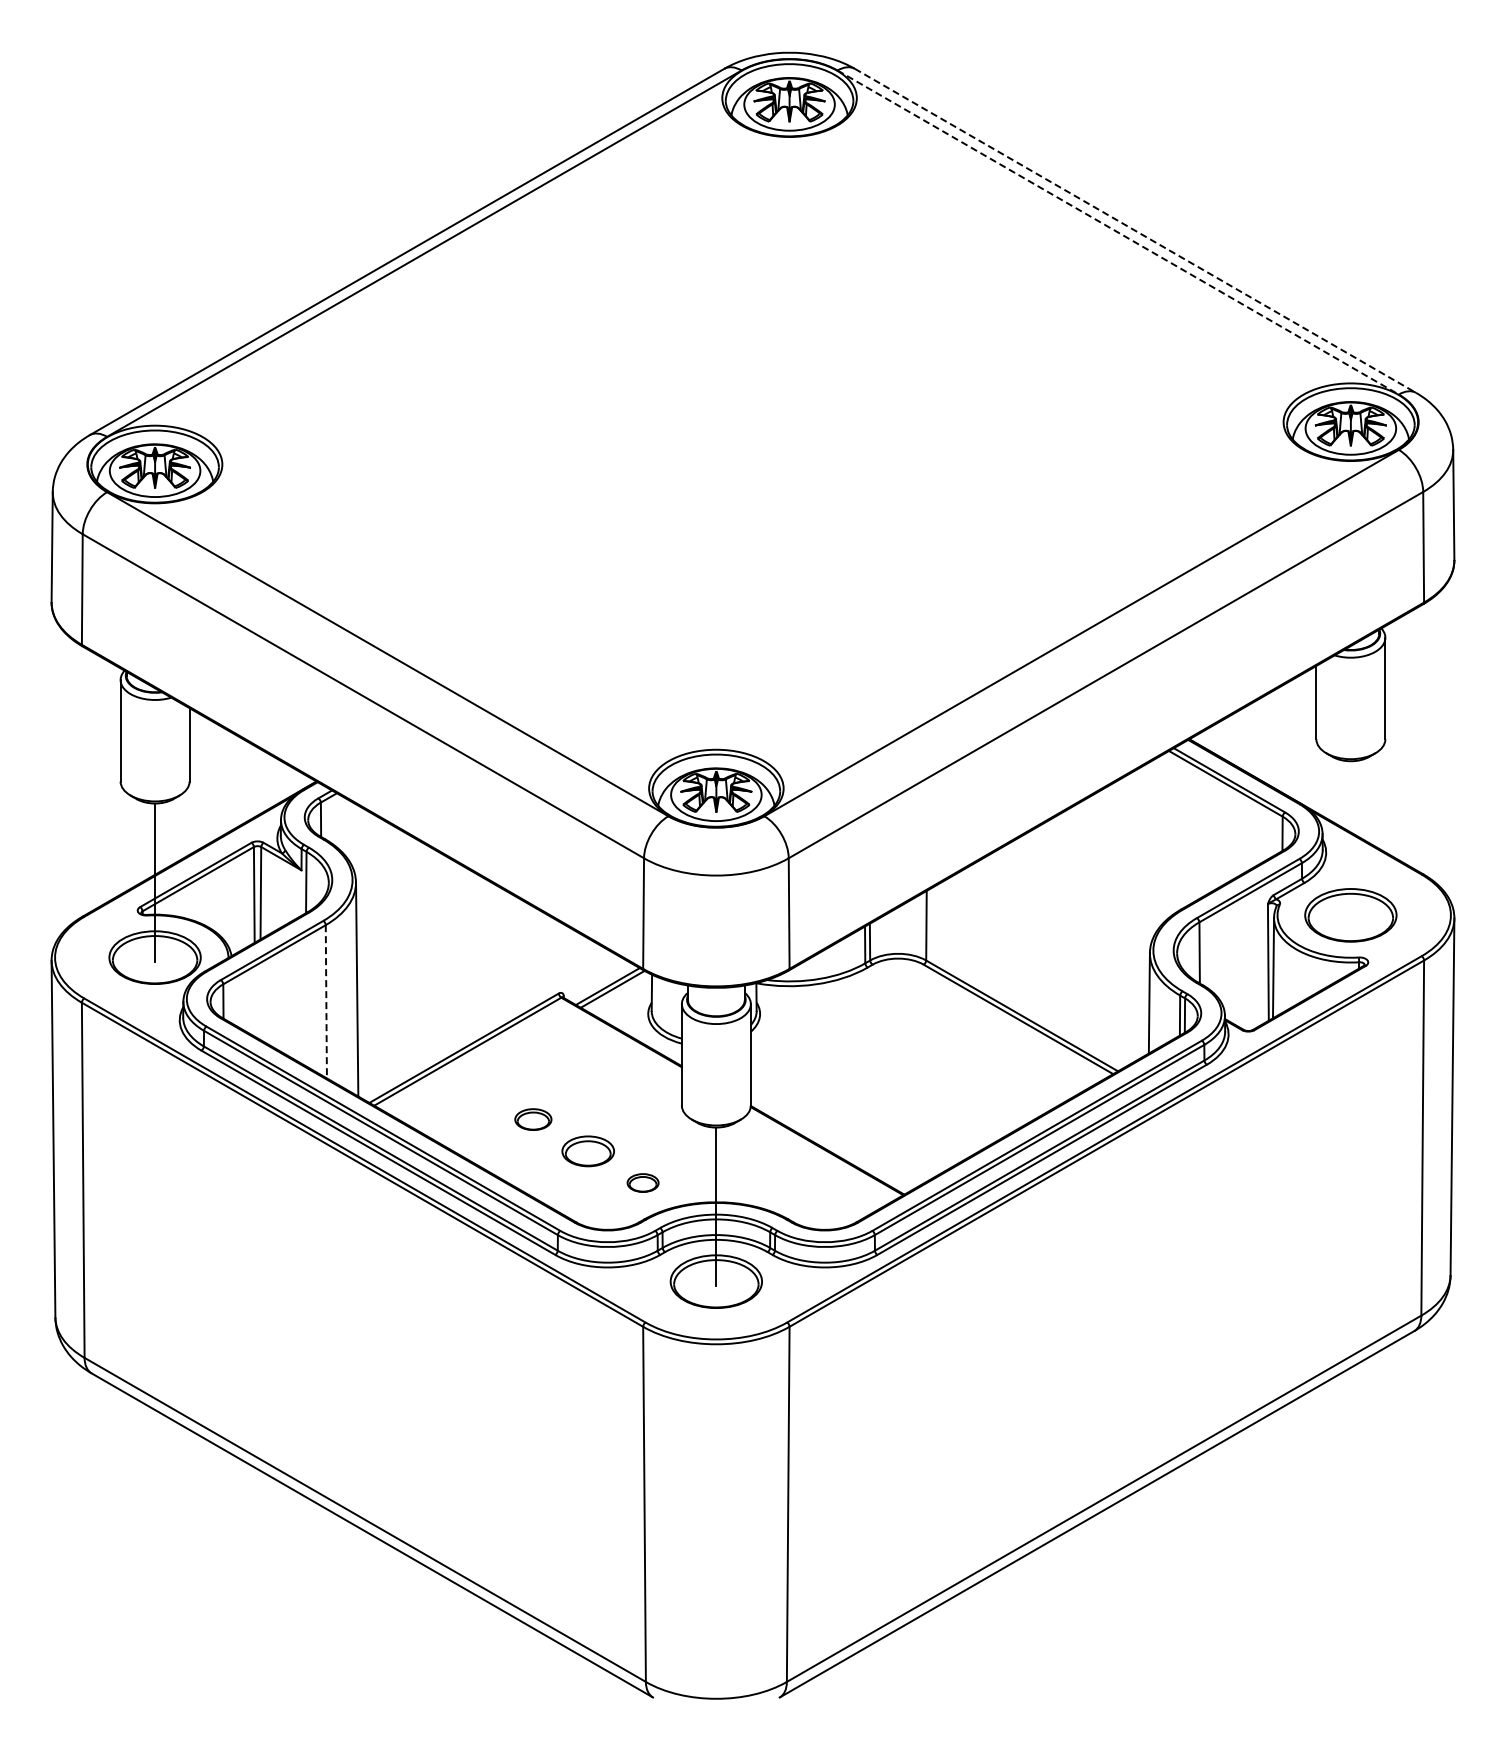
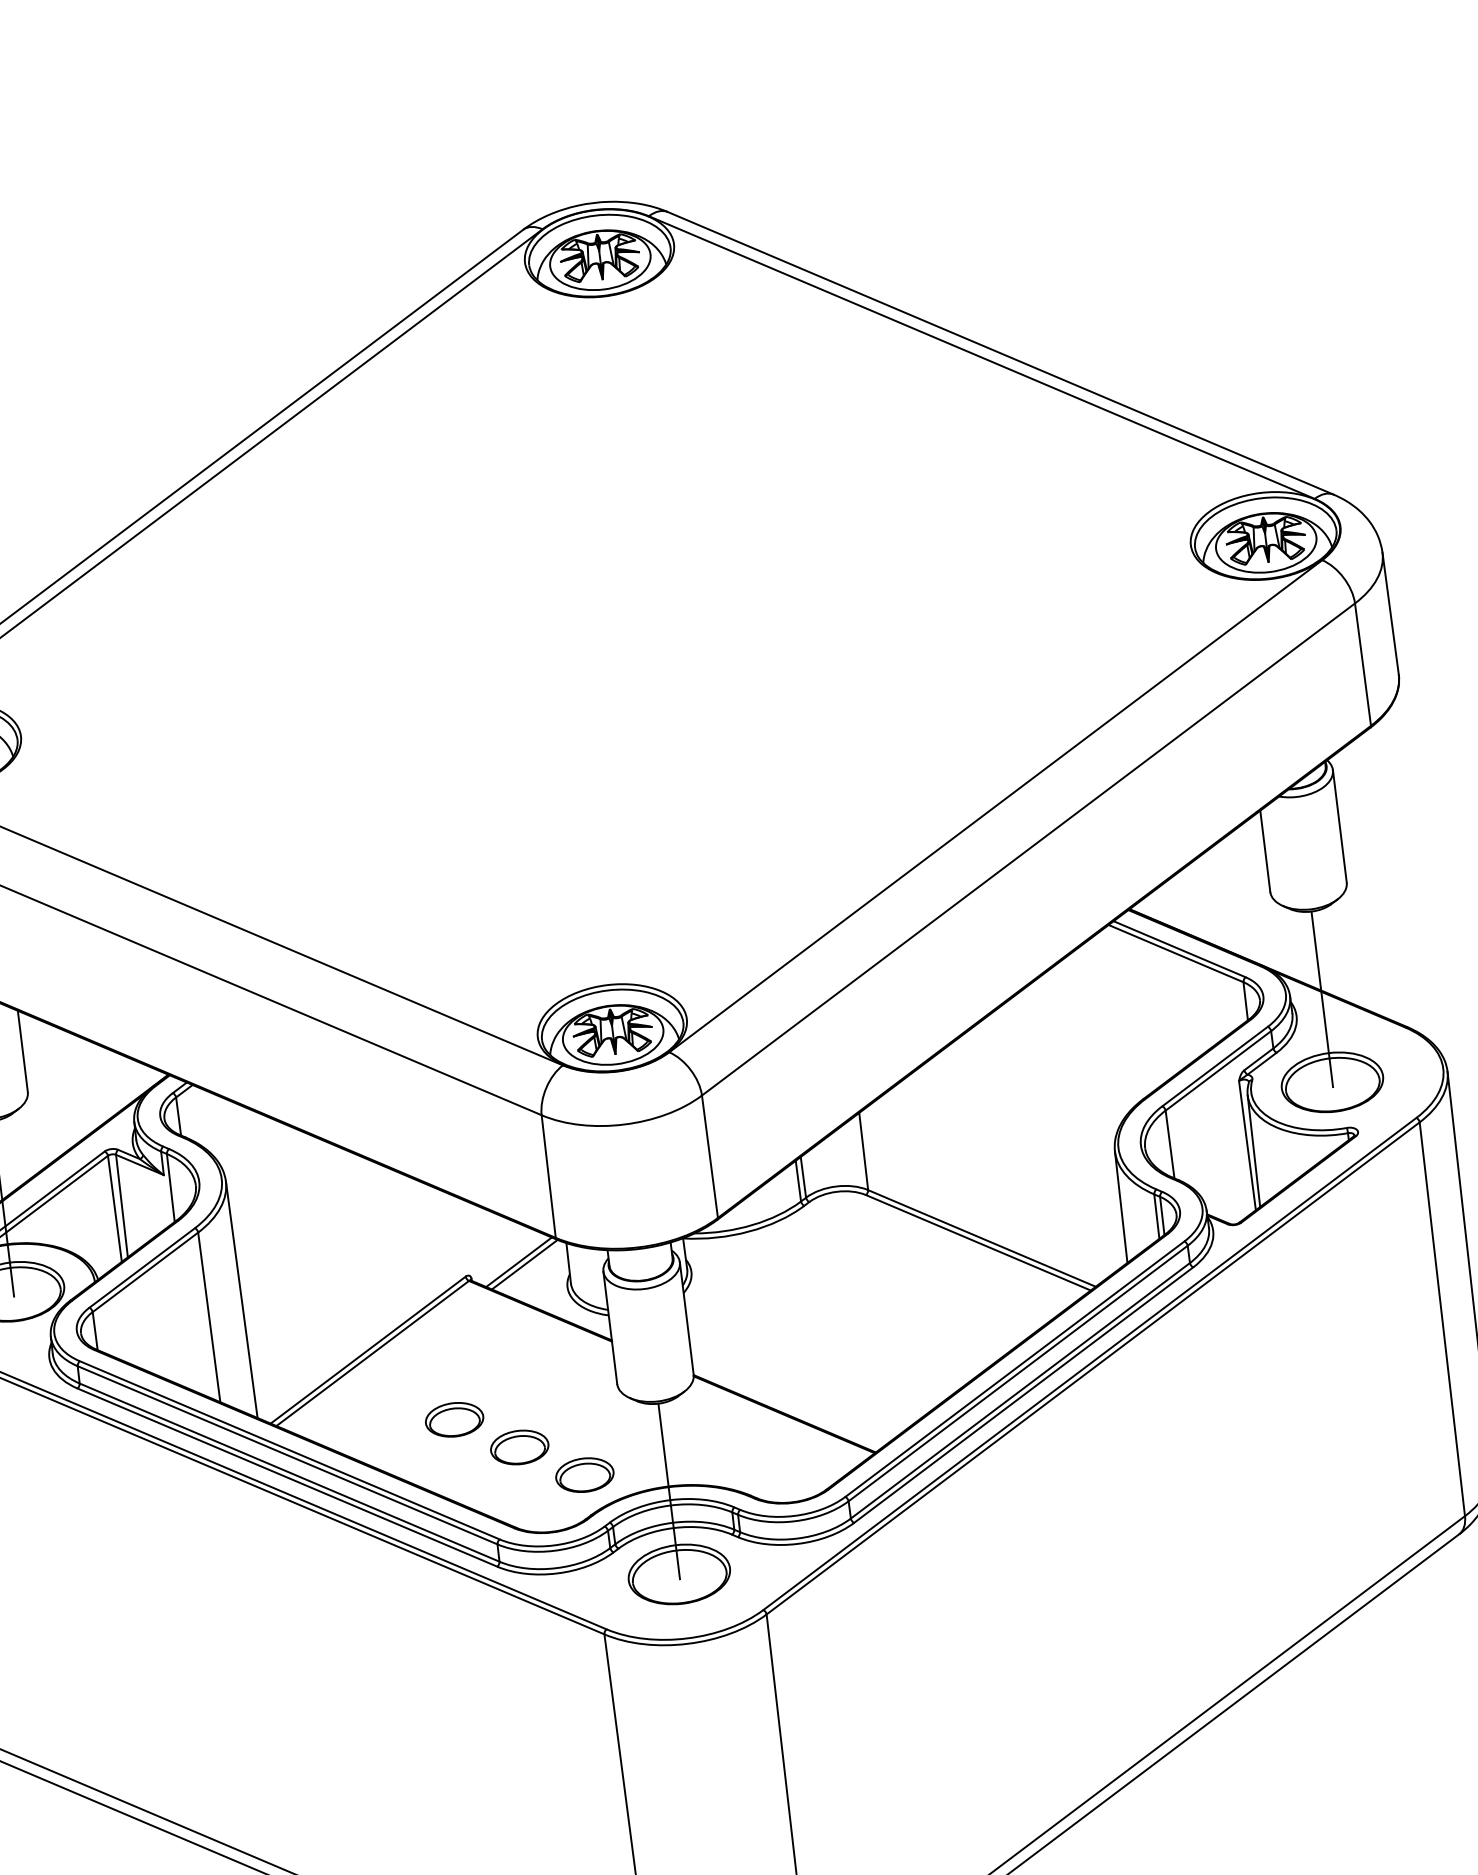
line: (1135, 231) -> (1000, 354), dashed -> solid
line: (1118, 232) -> (982, 357), dashed -> solid
line: (1350, 840) -> (1321, 999), added
line: (326, 1001) -> (209, 1317), dashed -> solid
part: (533, 1119) -> (454, 1419), size x1.43
part: (642, 1182) -> (584, 1474), size x1.67

